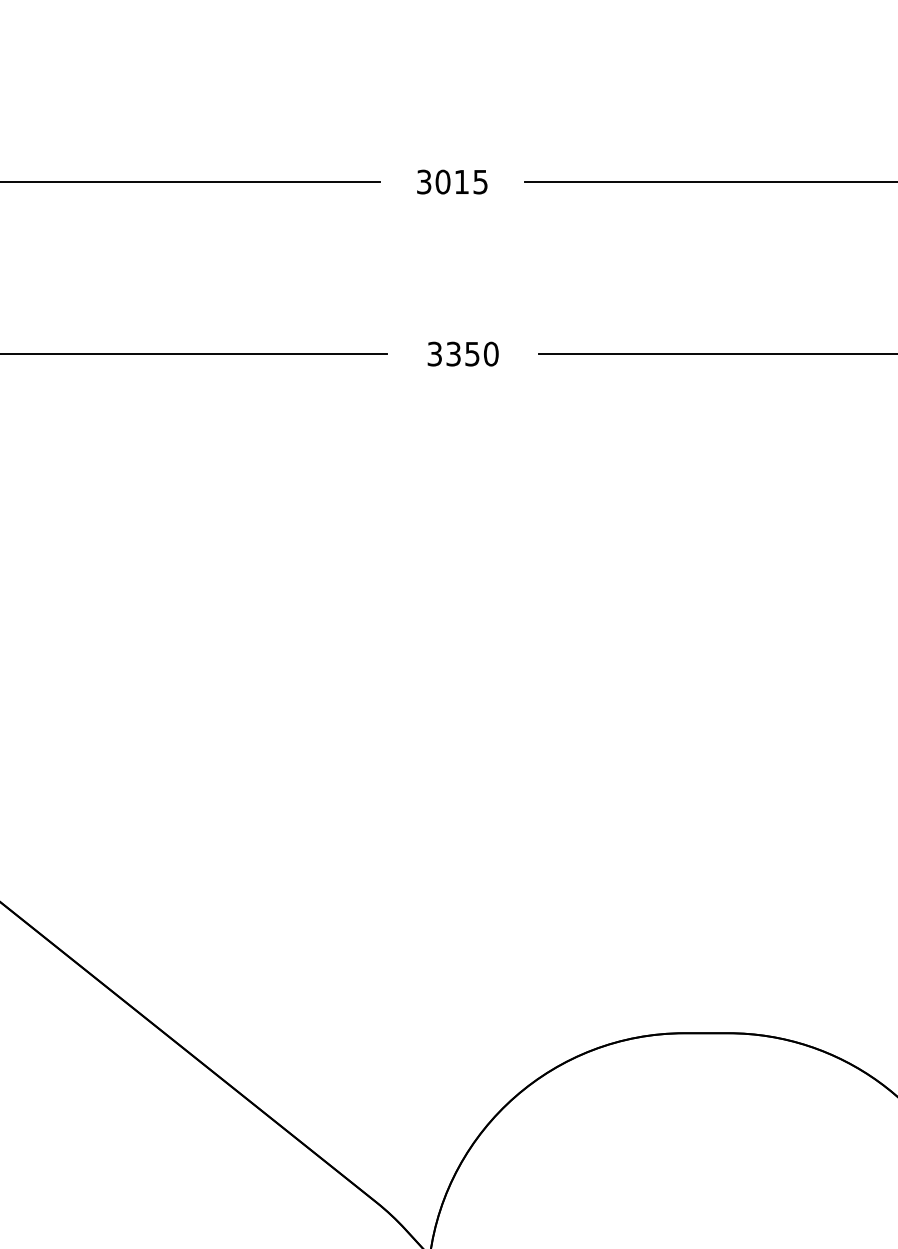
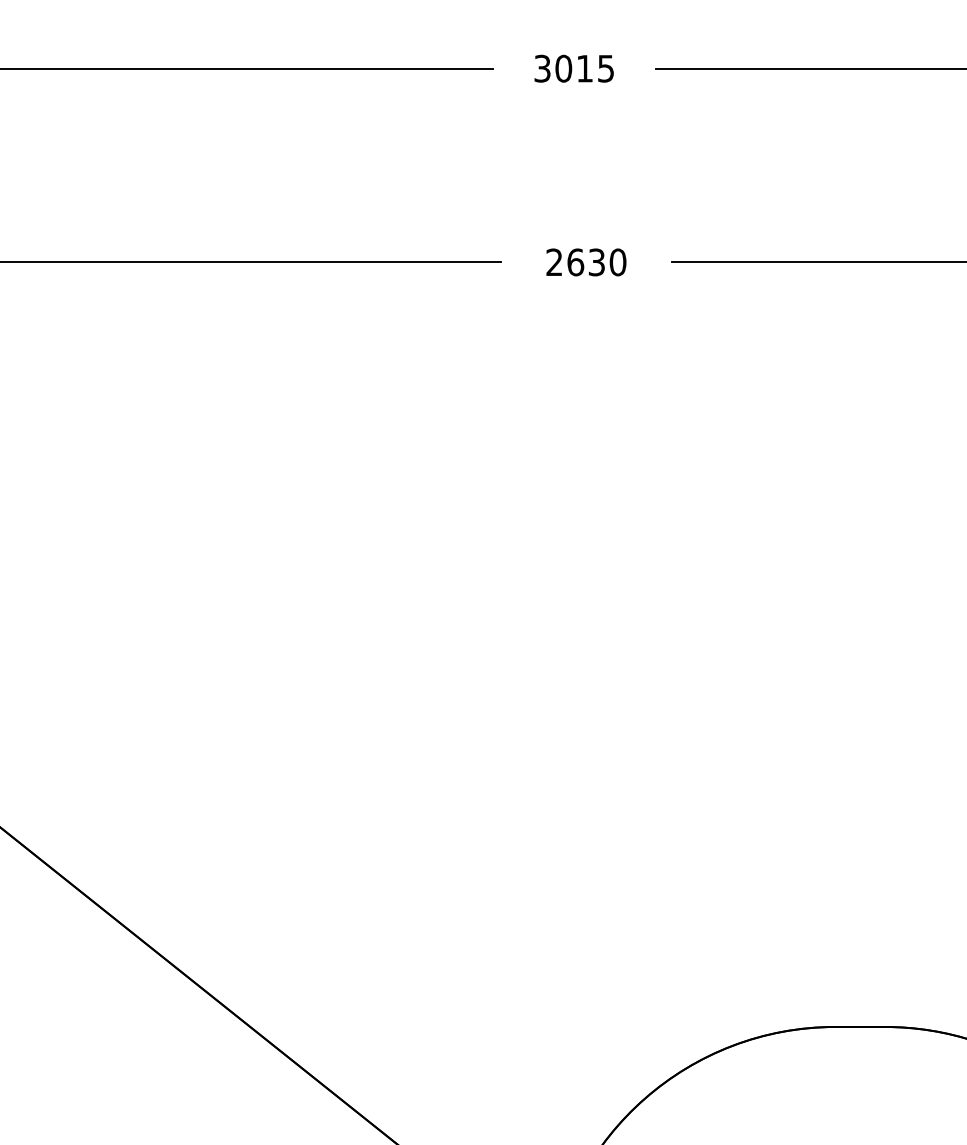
text: (453, 353) -> (575, 261), 3350 -> 2630

